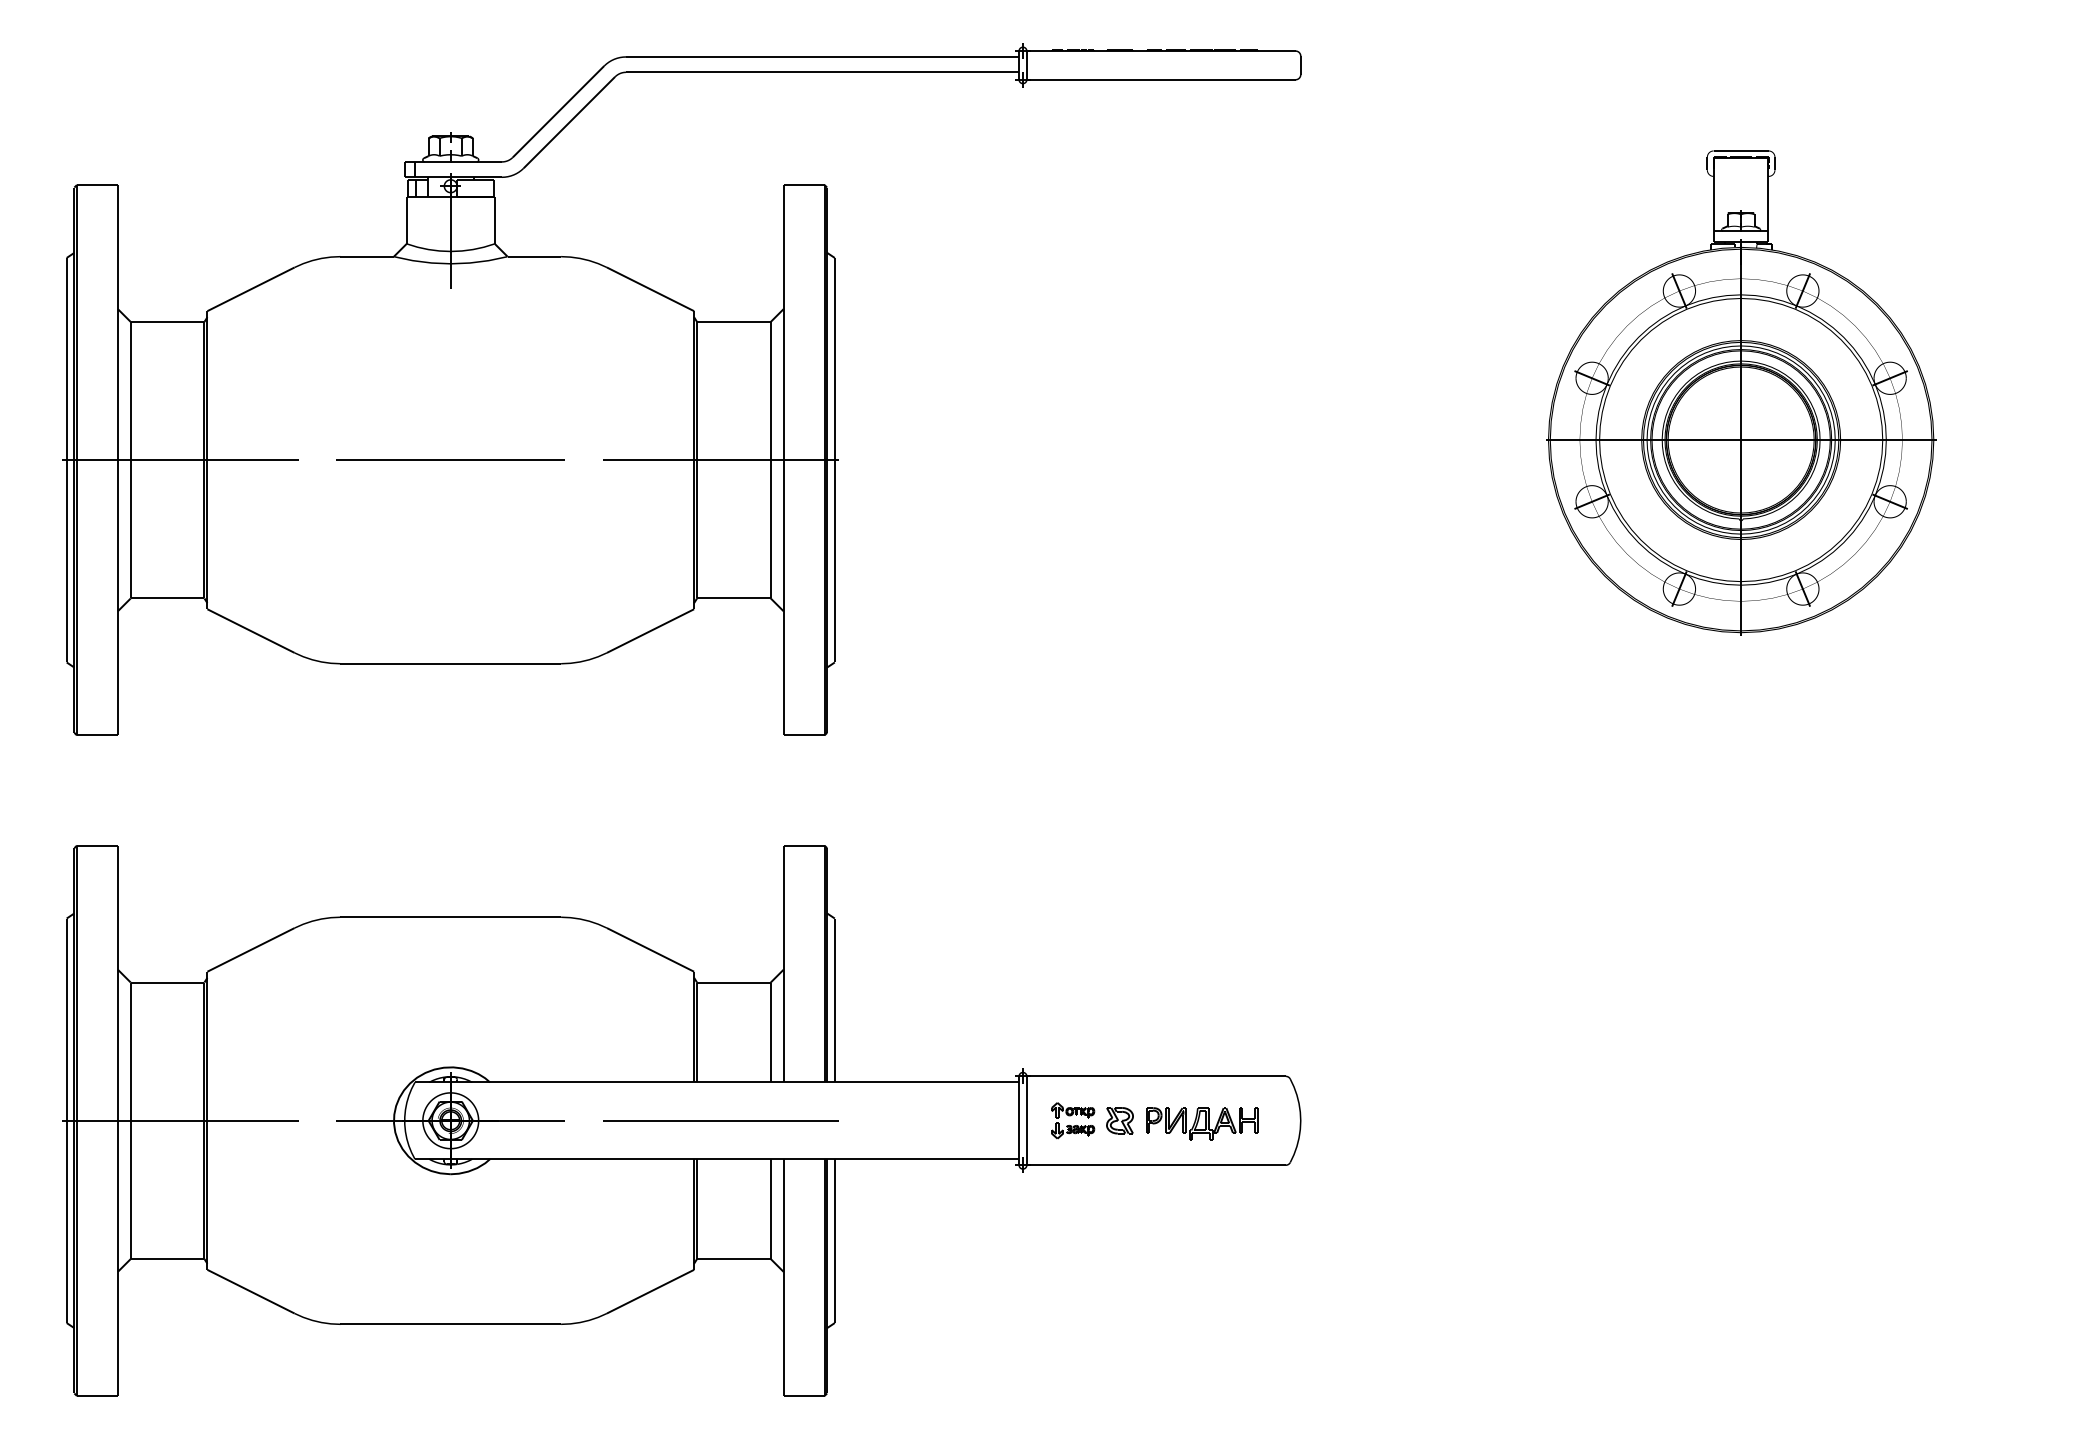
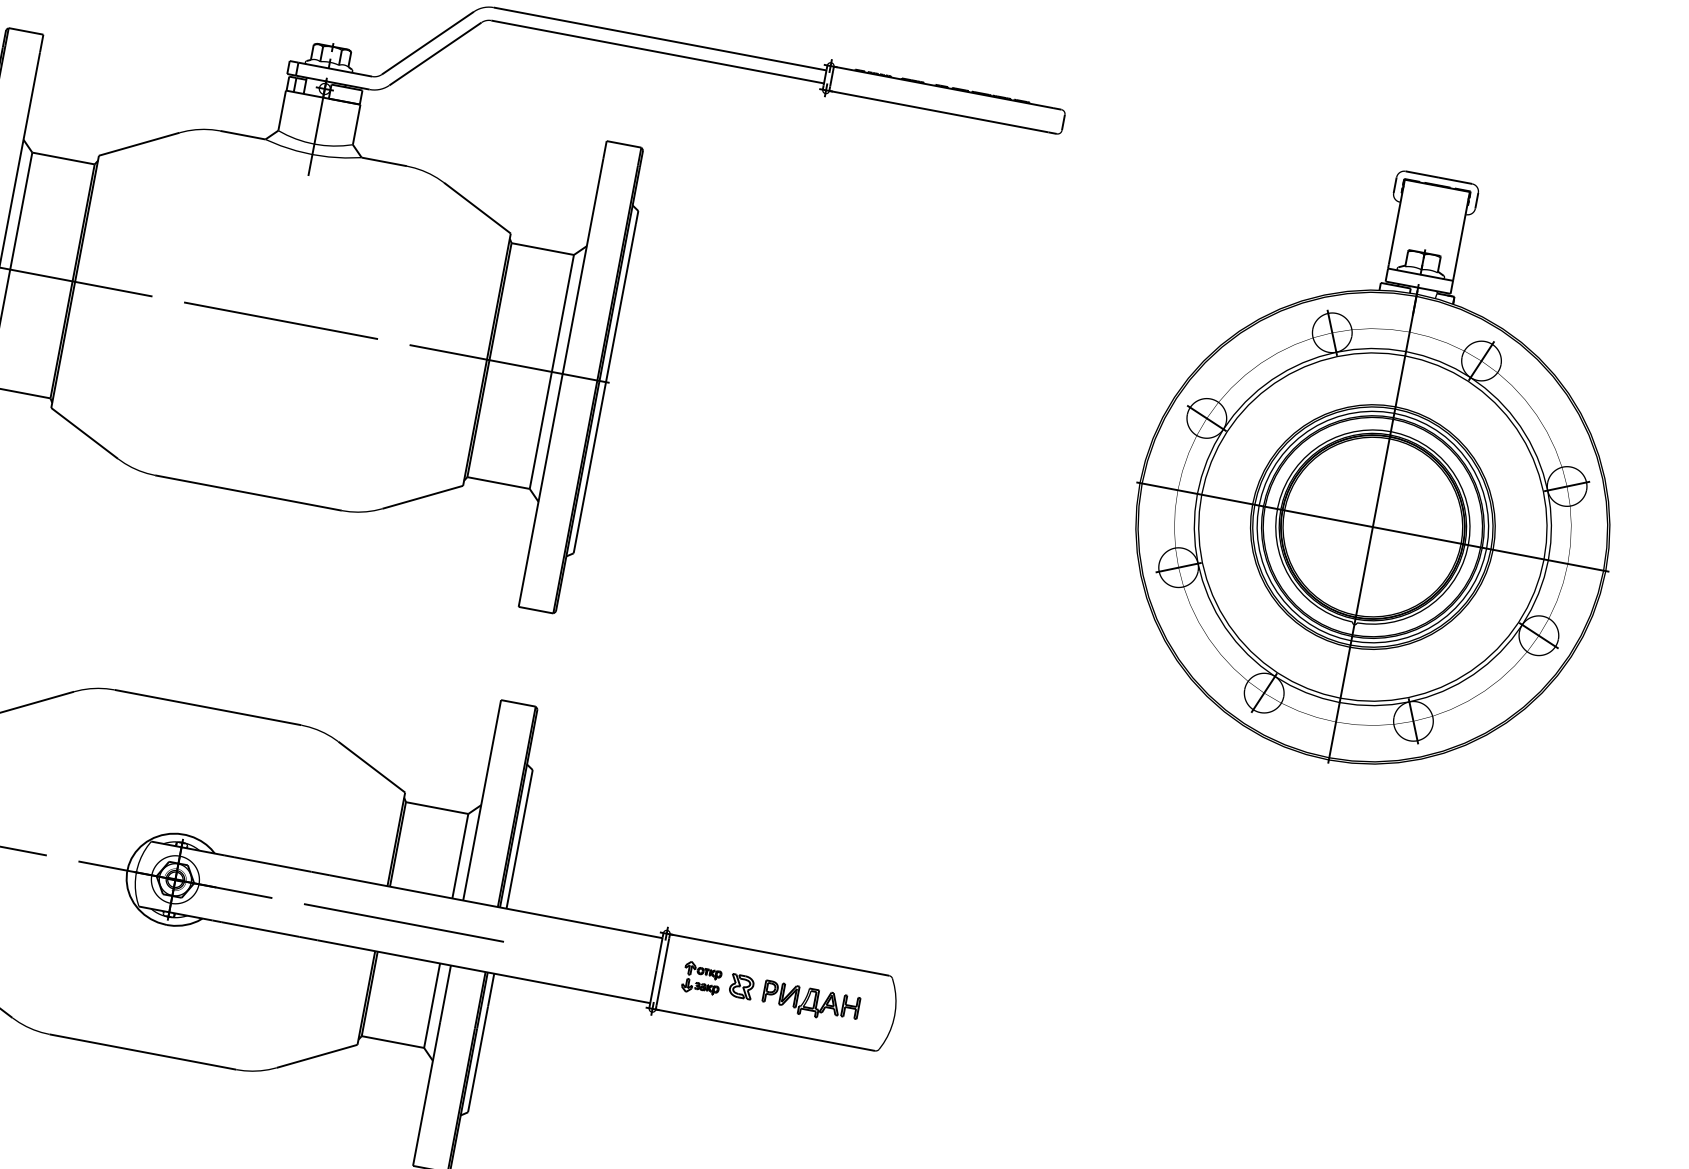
part: (1741, 392) -> (1384, 469), size x1.43

